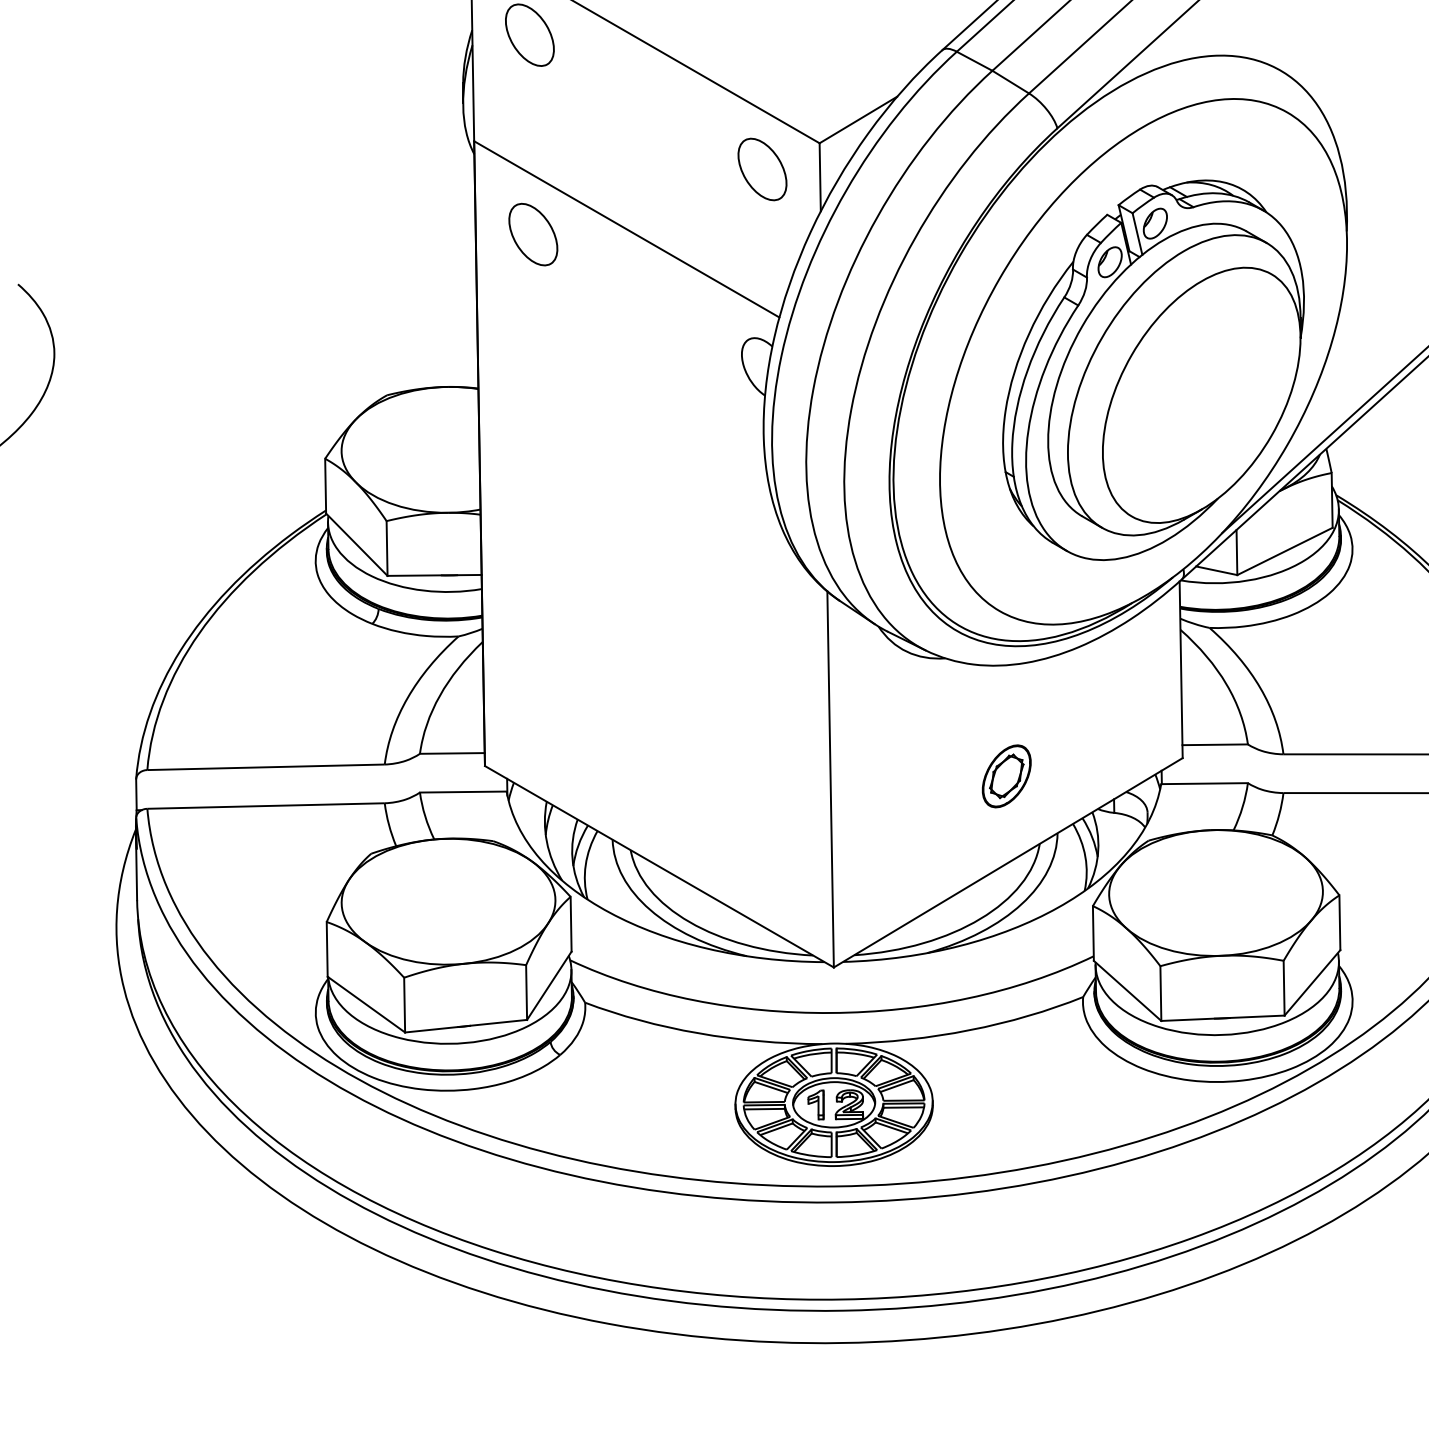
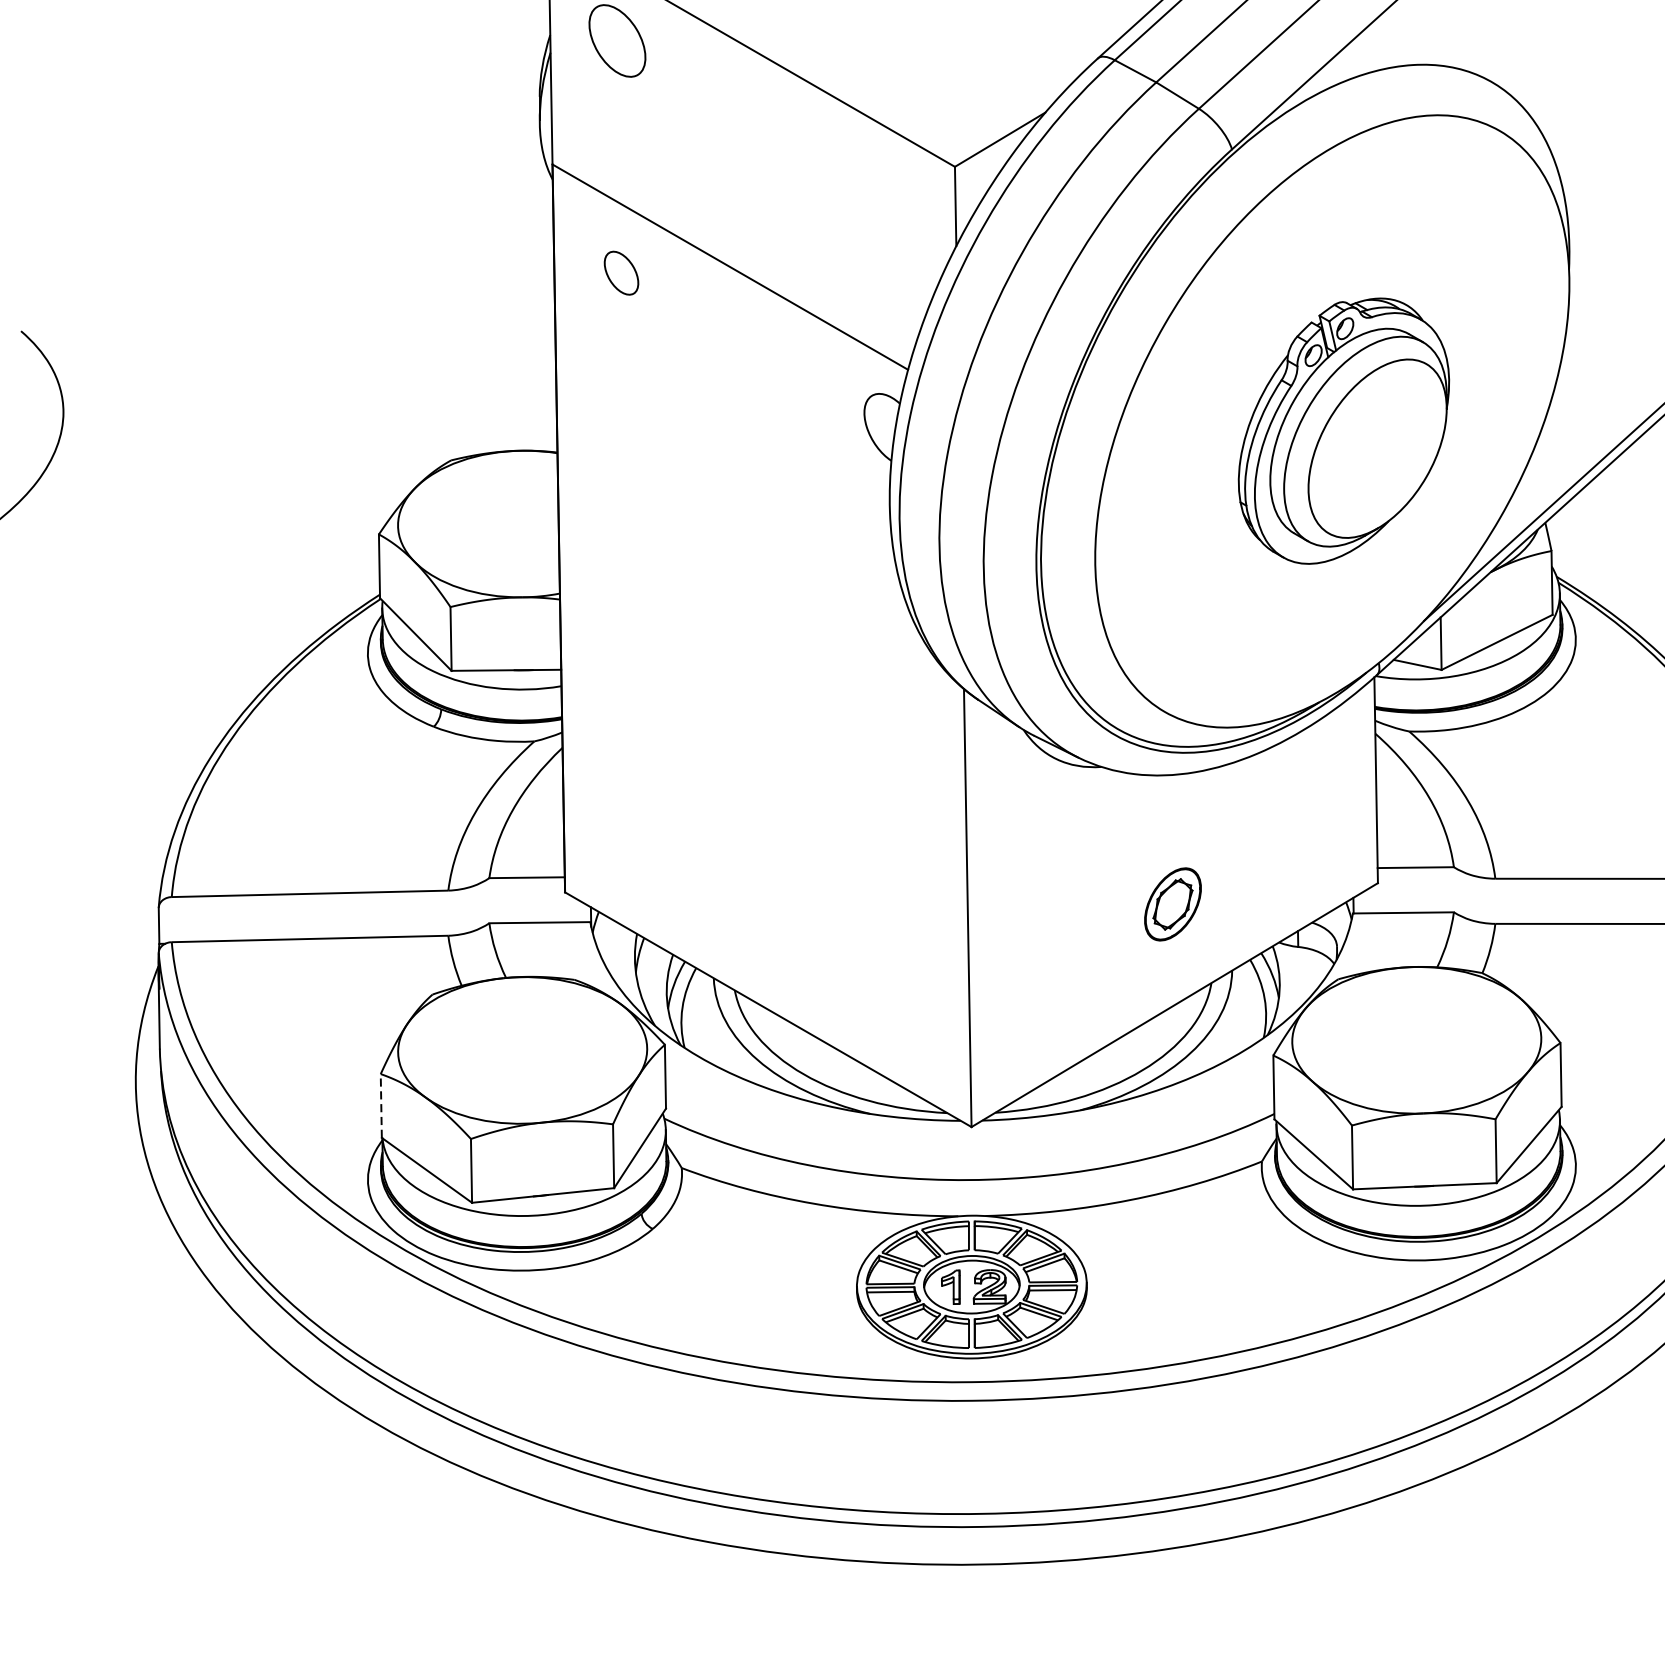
part: (762, 169) -> (888, 197), removed
part: (533, 234) -> (621, 273), size x0.6
part: (1153, 369) -> (1343, 430), size x0.6
line: (327, 948) -> (381, 1104), solid -> dashed

